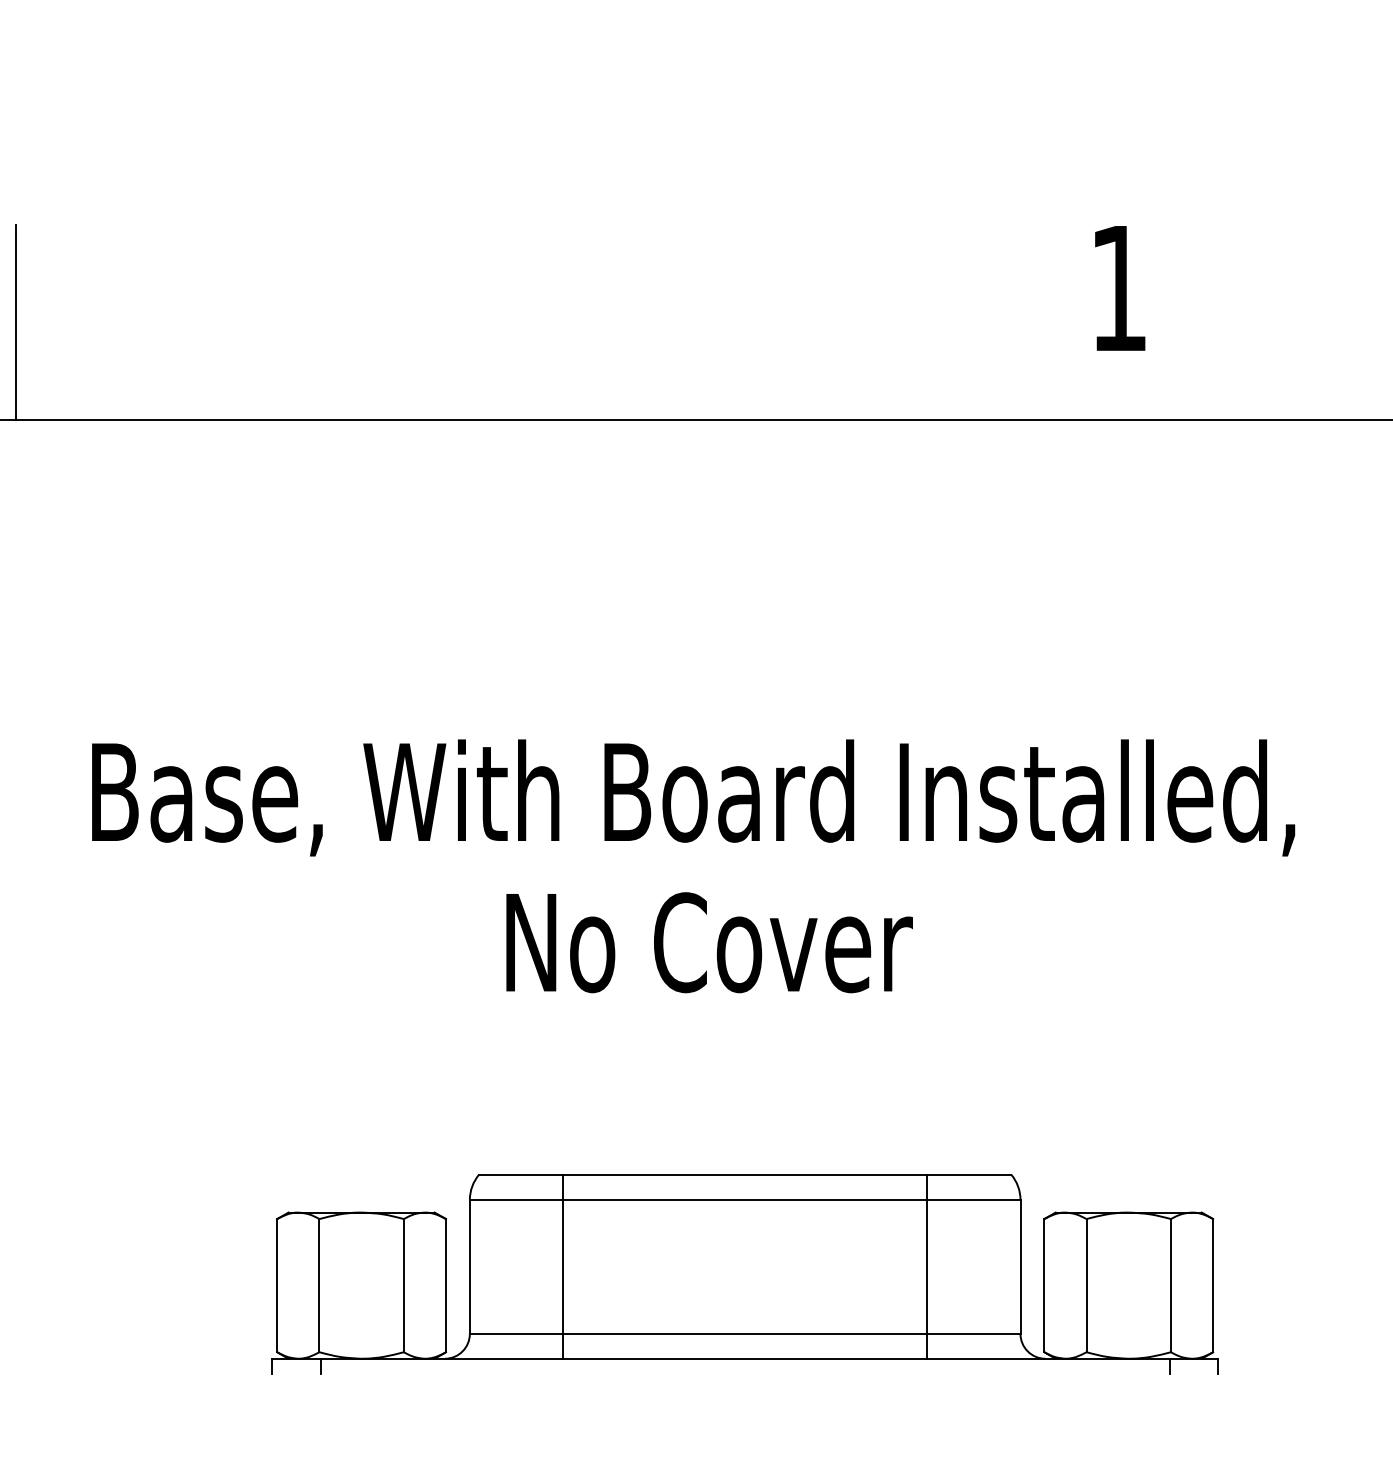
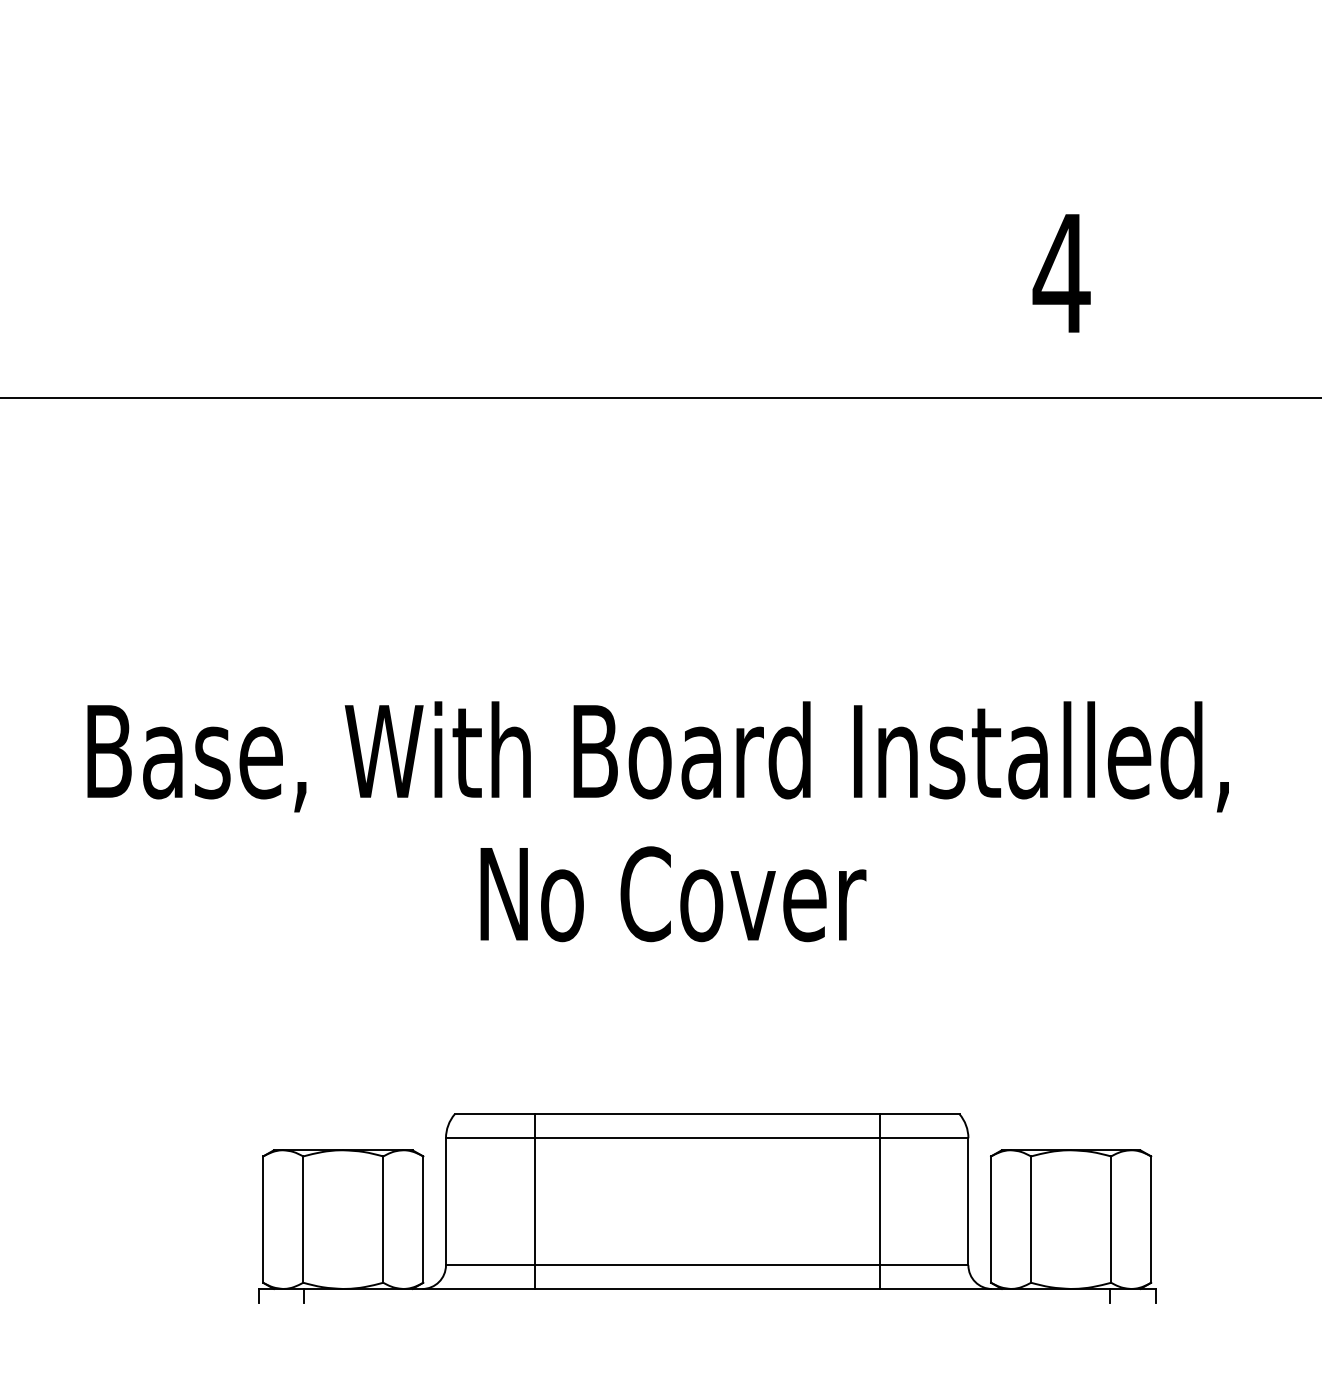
text: (1118, 288) -> (1061, 273), 1 -> 4
line: (15, 321) -> (14, 304), removed

